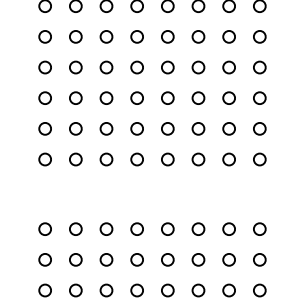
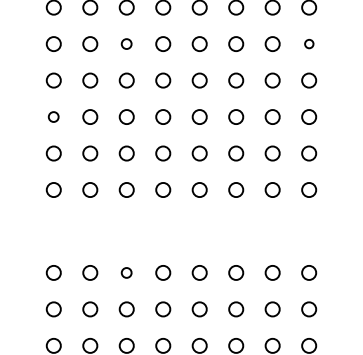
circle: (106, 36) -> (126, 43), size x0.7
circle: (260, 36) -> (309, 43), size x0.6
circle: (44, 97) -> (53, 116), size x0.7
circle: (106, 228) -> (126, 272), size x0.7

